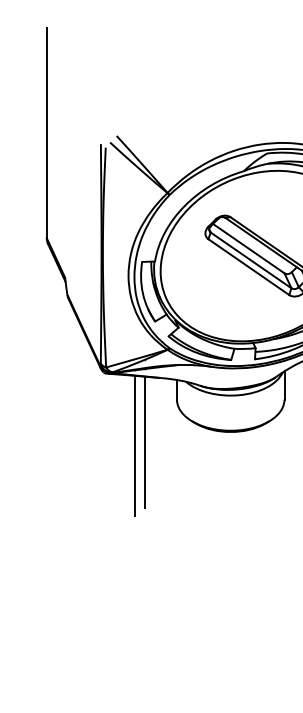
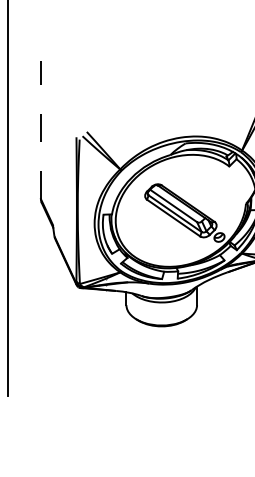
line: (46, 132) -> (40, 129), solid -> dashed
line: (145, 442) -> (105, 333), removed
line: (134, 445) -> (98, 335), removed

